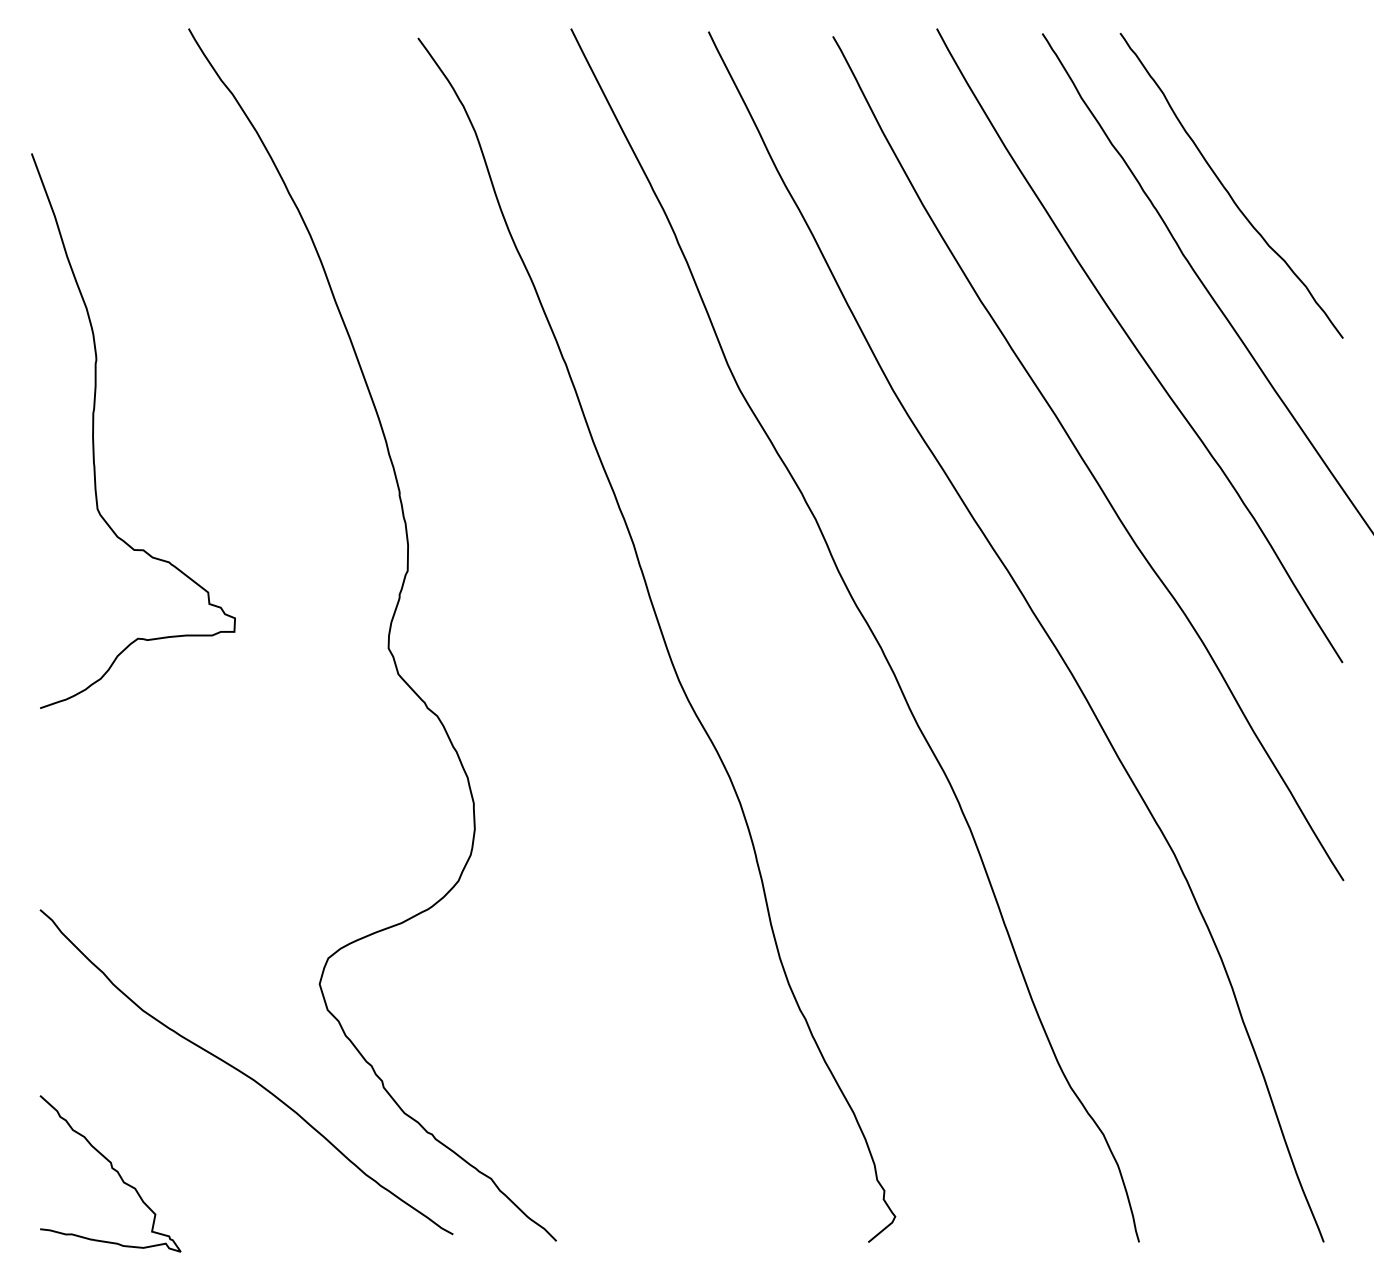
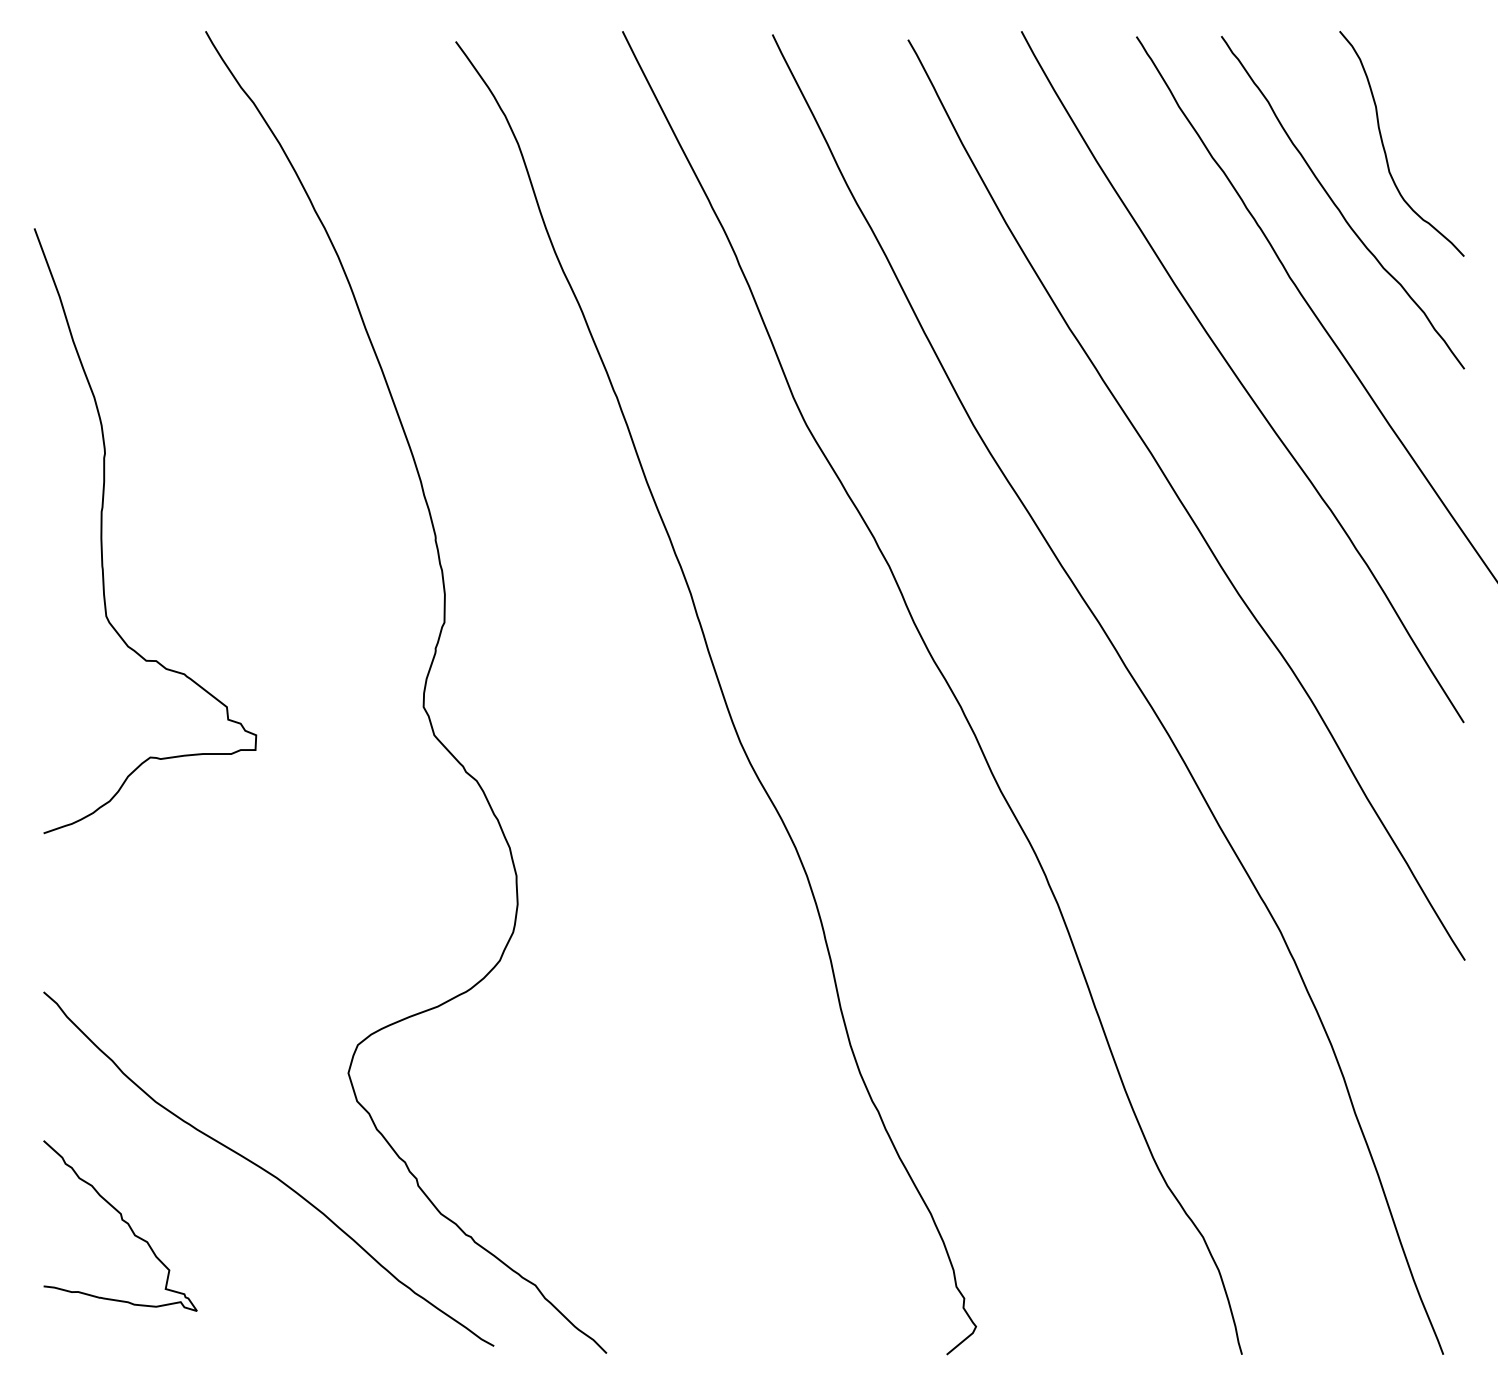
curve: (1270, 137) -> (1385, 149), added
curve: (94, 431) -> (102, 531), moved
curve: (113, 1169) -> (123, 1221), moved

